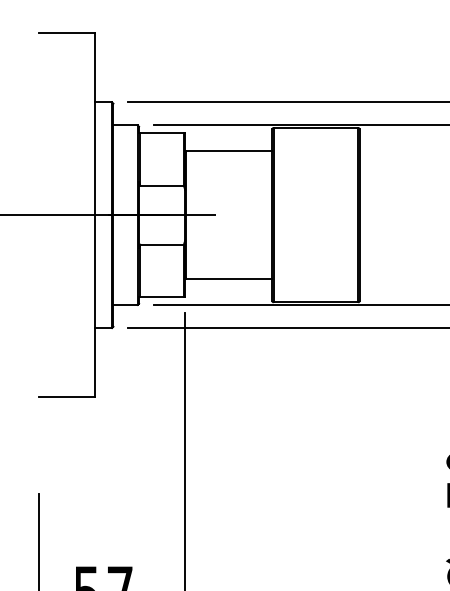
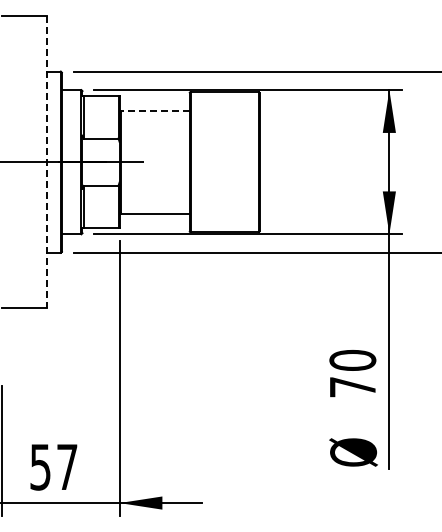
line: (228, 150) -> (154, 110), solid -> dashed
line: (95, 215) -> (47, 162), solid -> dashed

